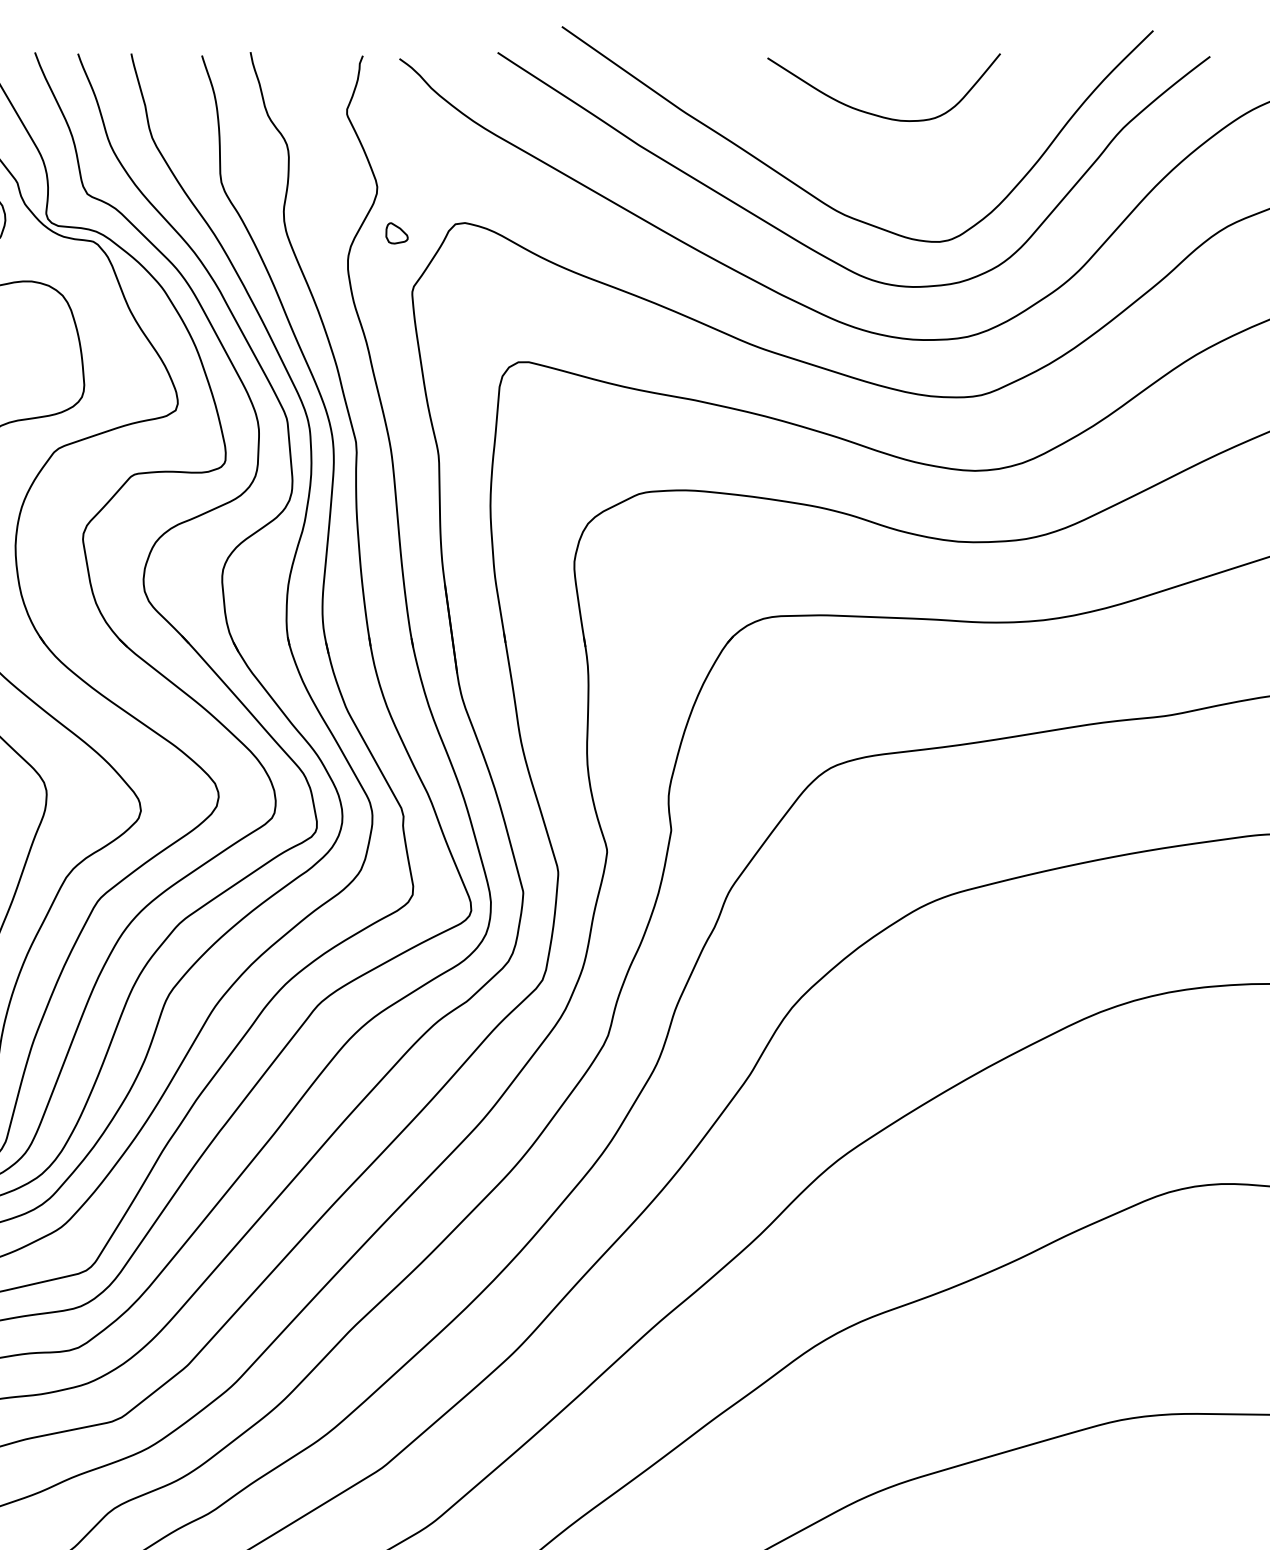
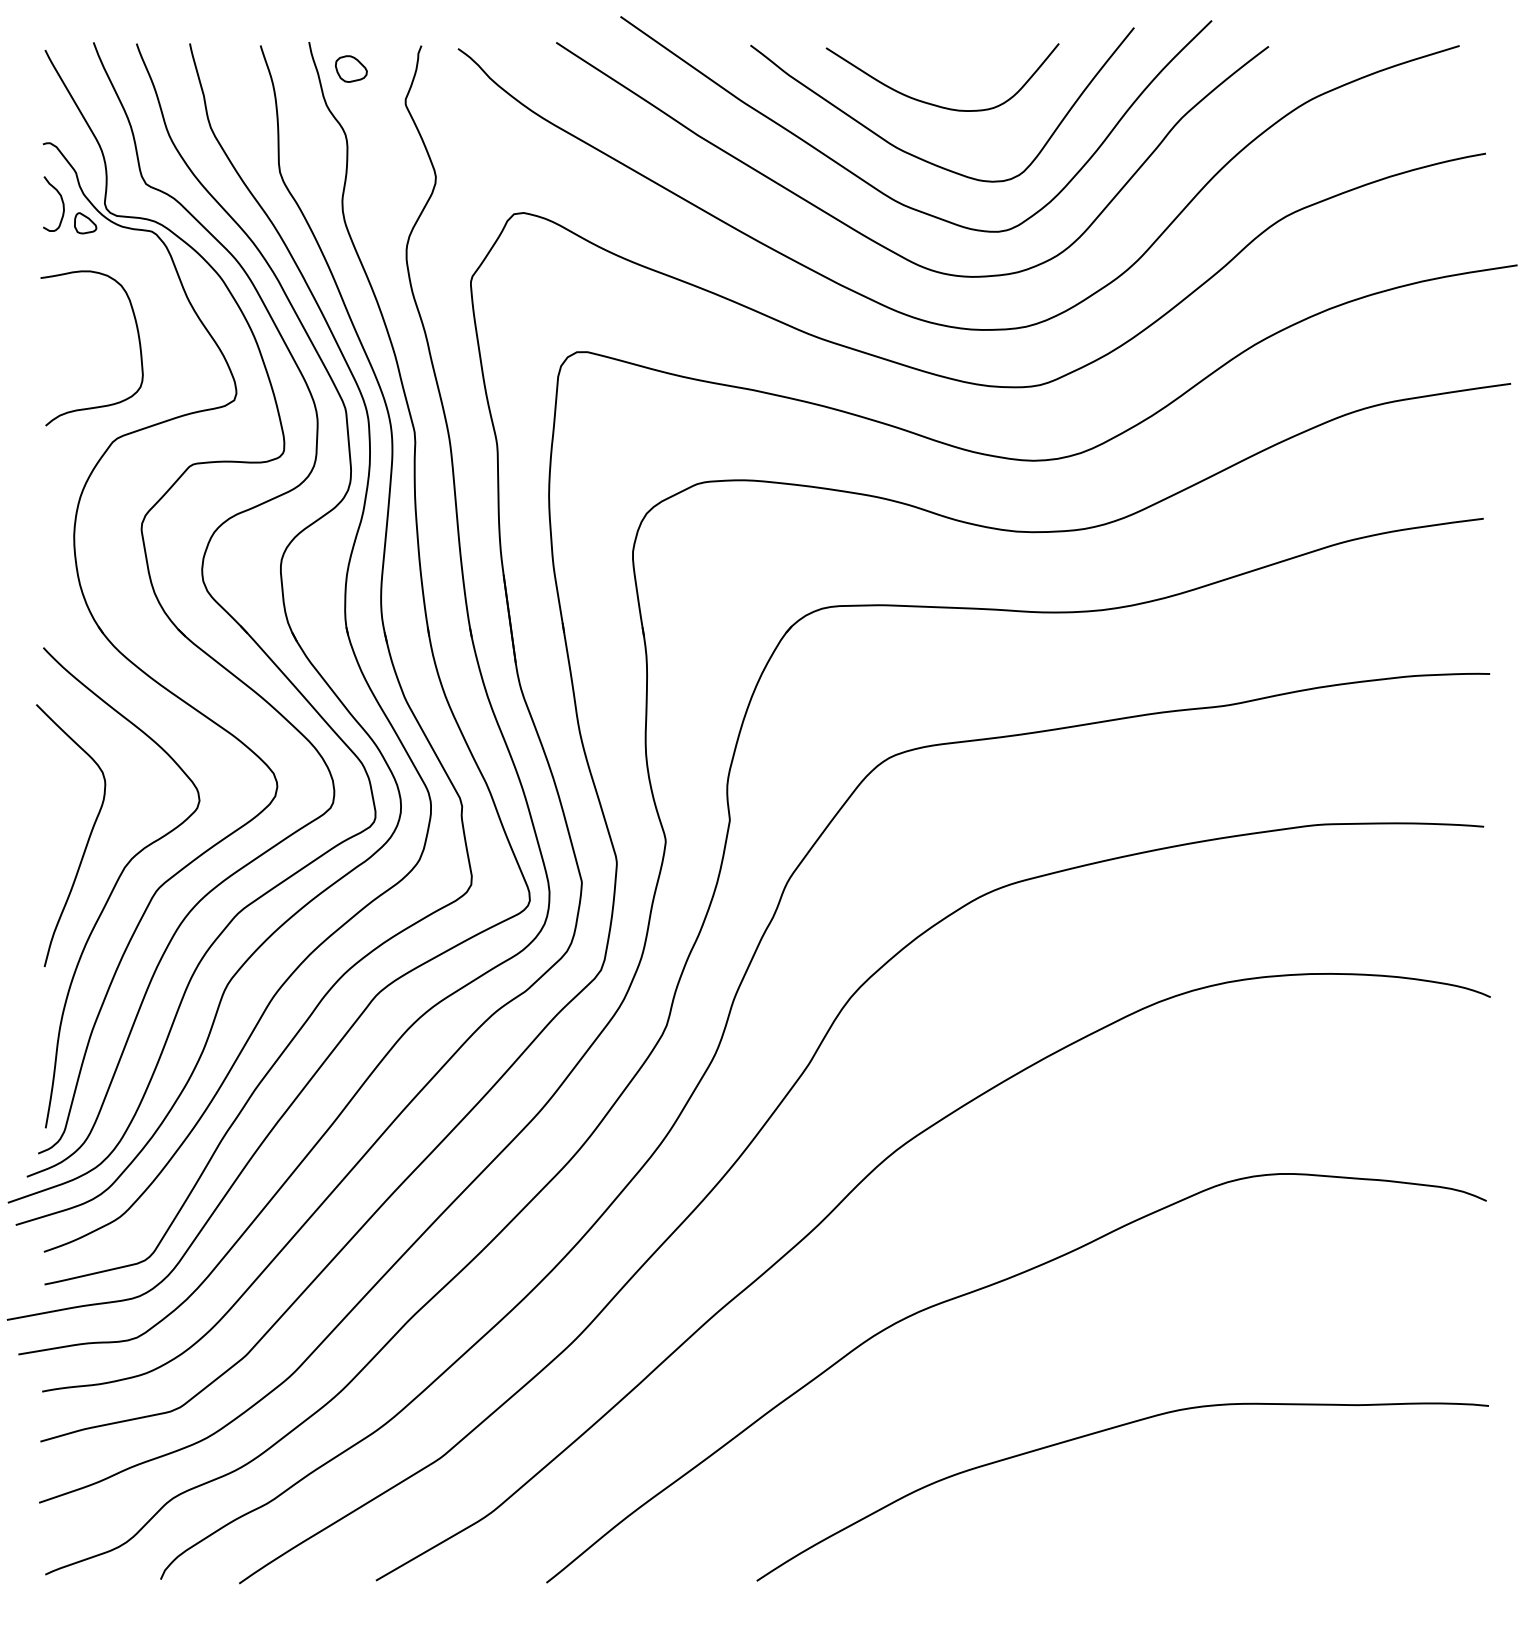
part: (292, 78) -> (351, 68), added
curve: (861, 167) -> (920, 157), added
part: (396, 233) -> (85, 223), moved

